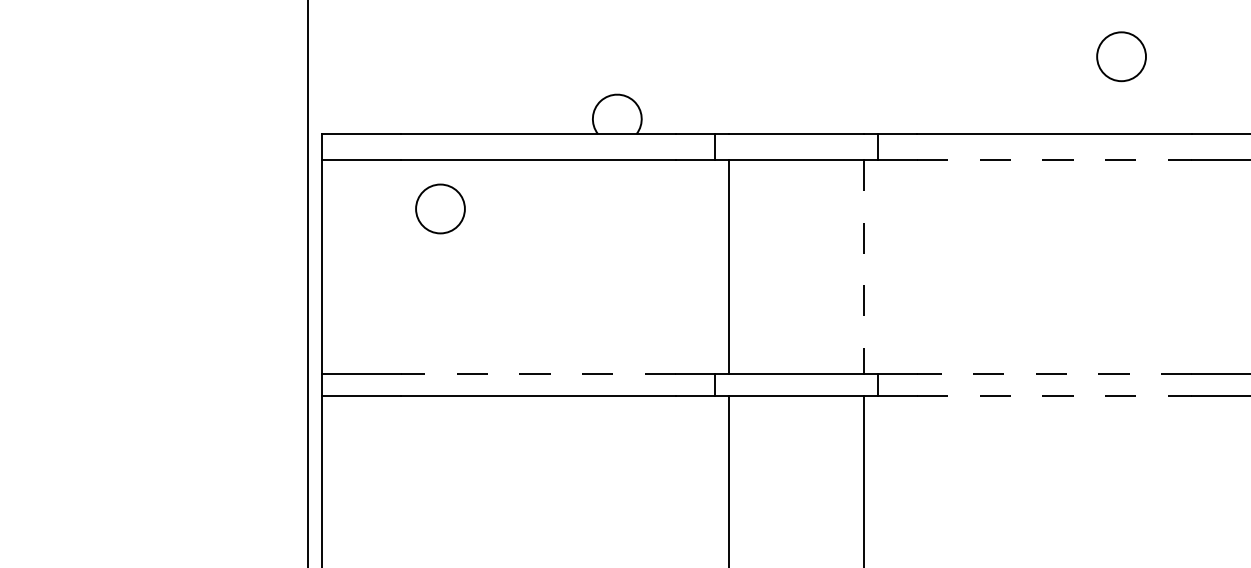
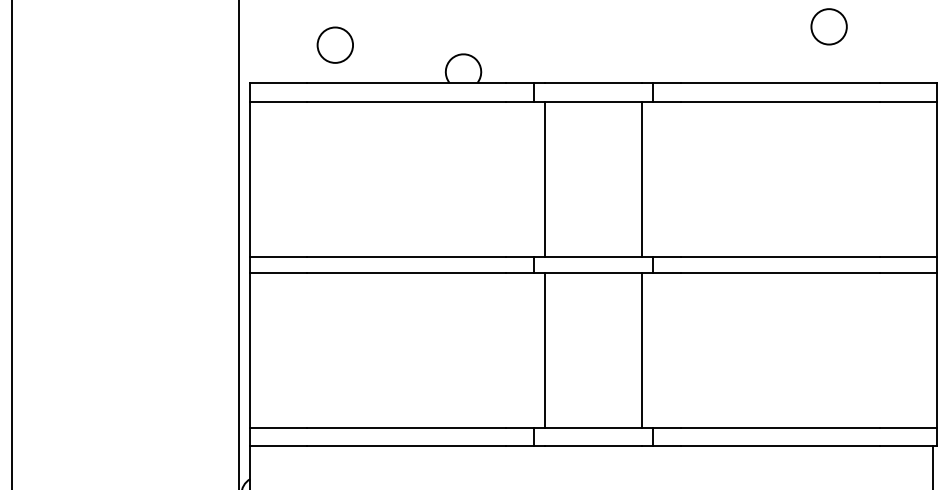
line: (1054, 159) -> (780, 101), dashed -> solid
circle: (439, 207) -> (334, 44), moved
line: (864, 267) -> (642, 179), dashed -> solid
line: (538, 373) -> (406, 256), dashed -> solid
line: (1054, 373) -> (780, 256), dashed -> solid
line: (1054, 395) -> (780, 272), dashed -> solid

